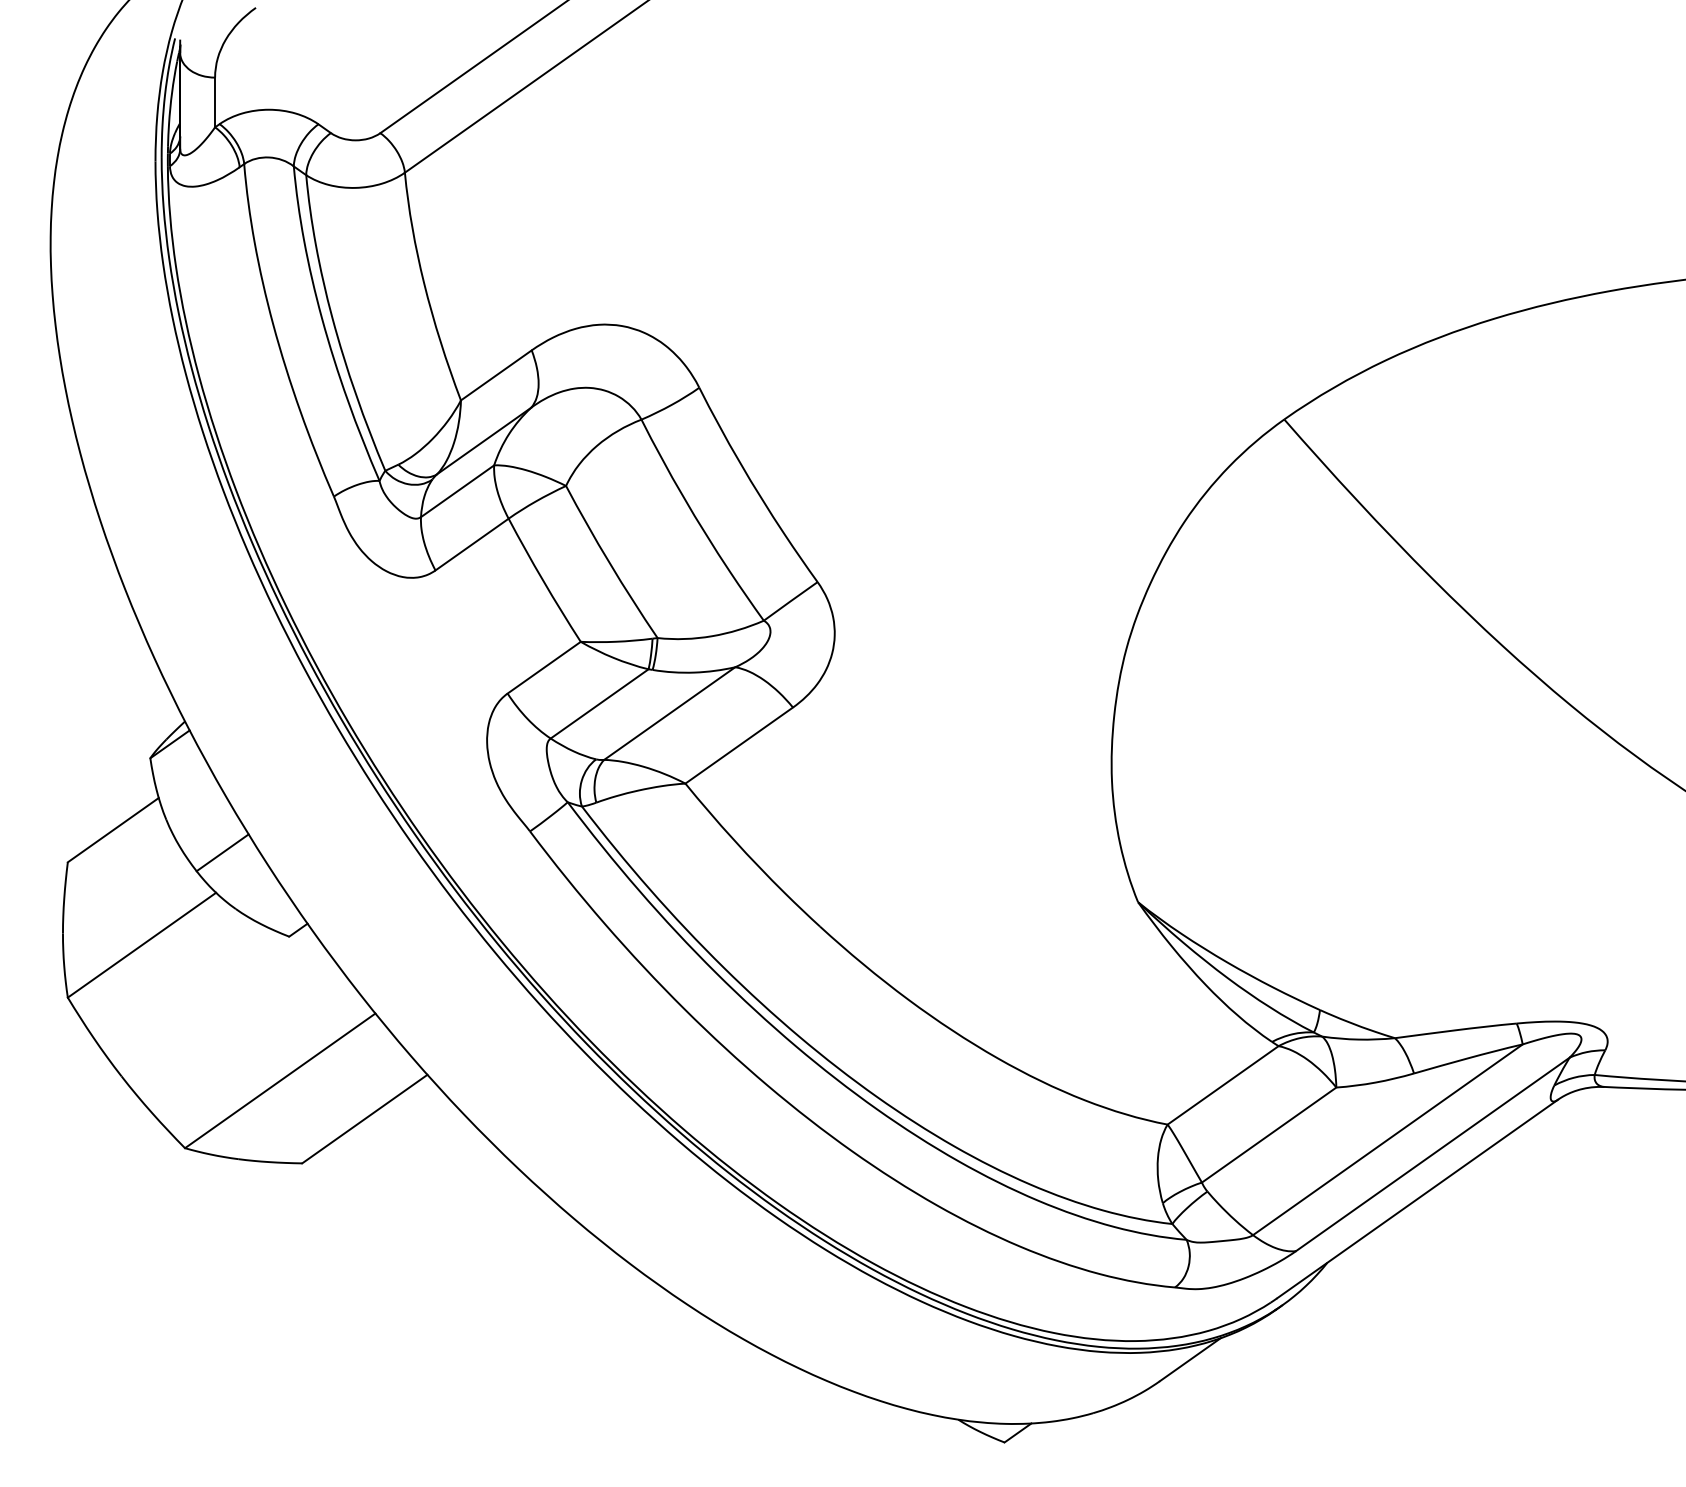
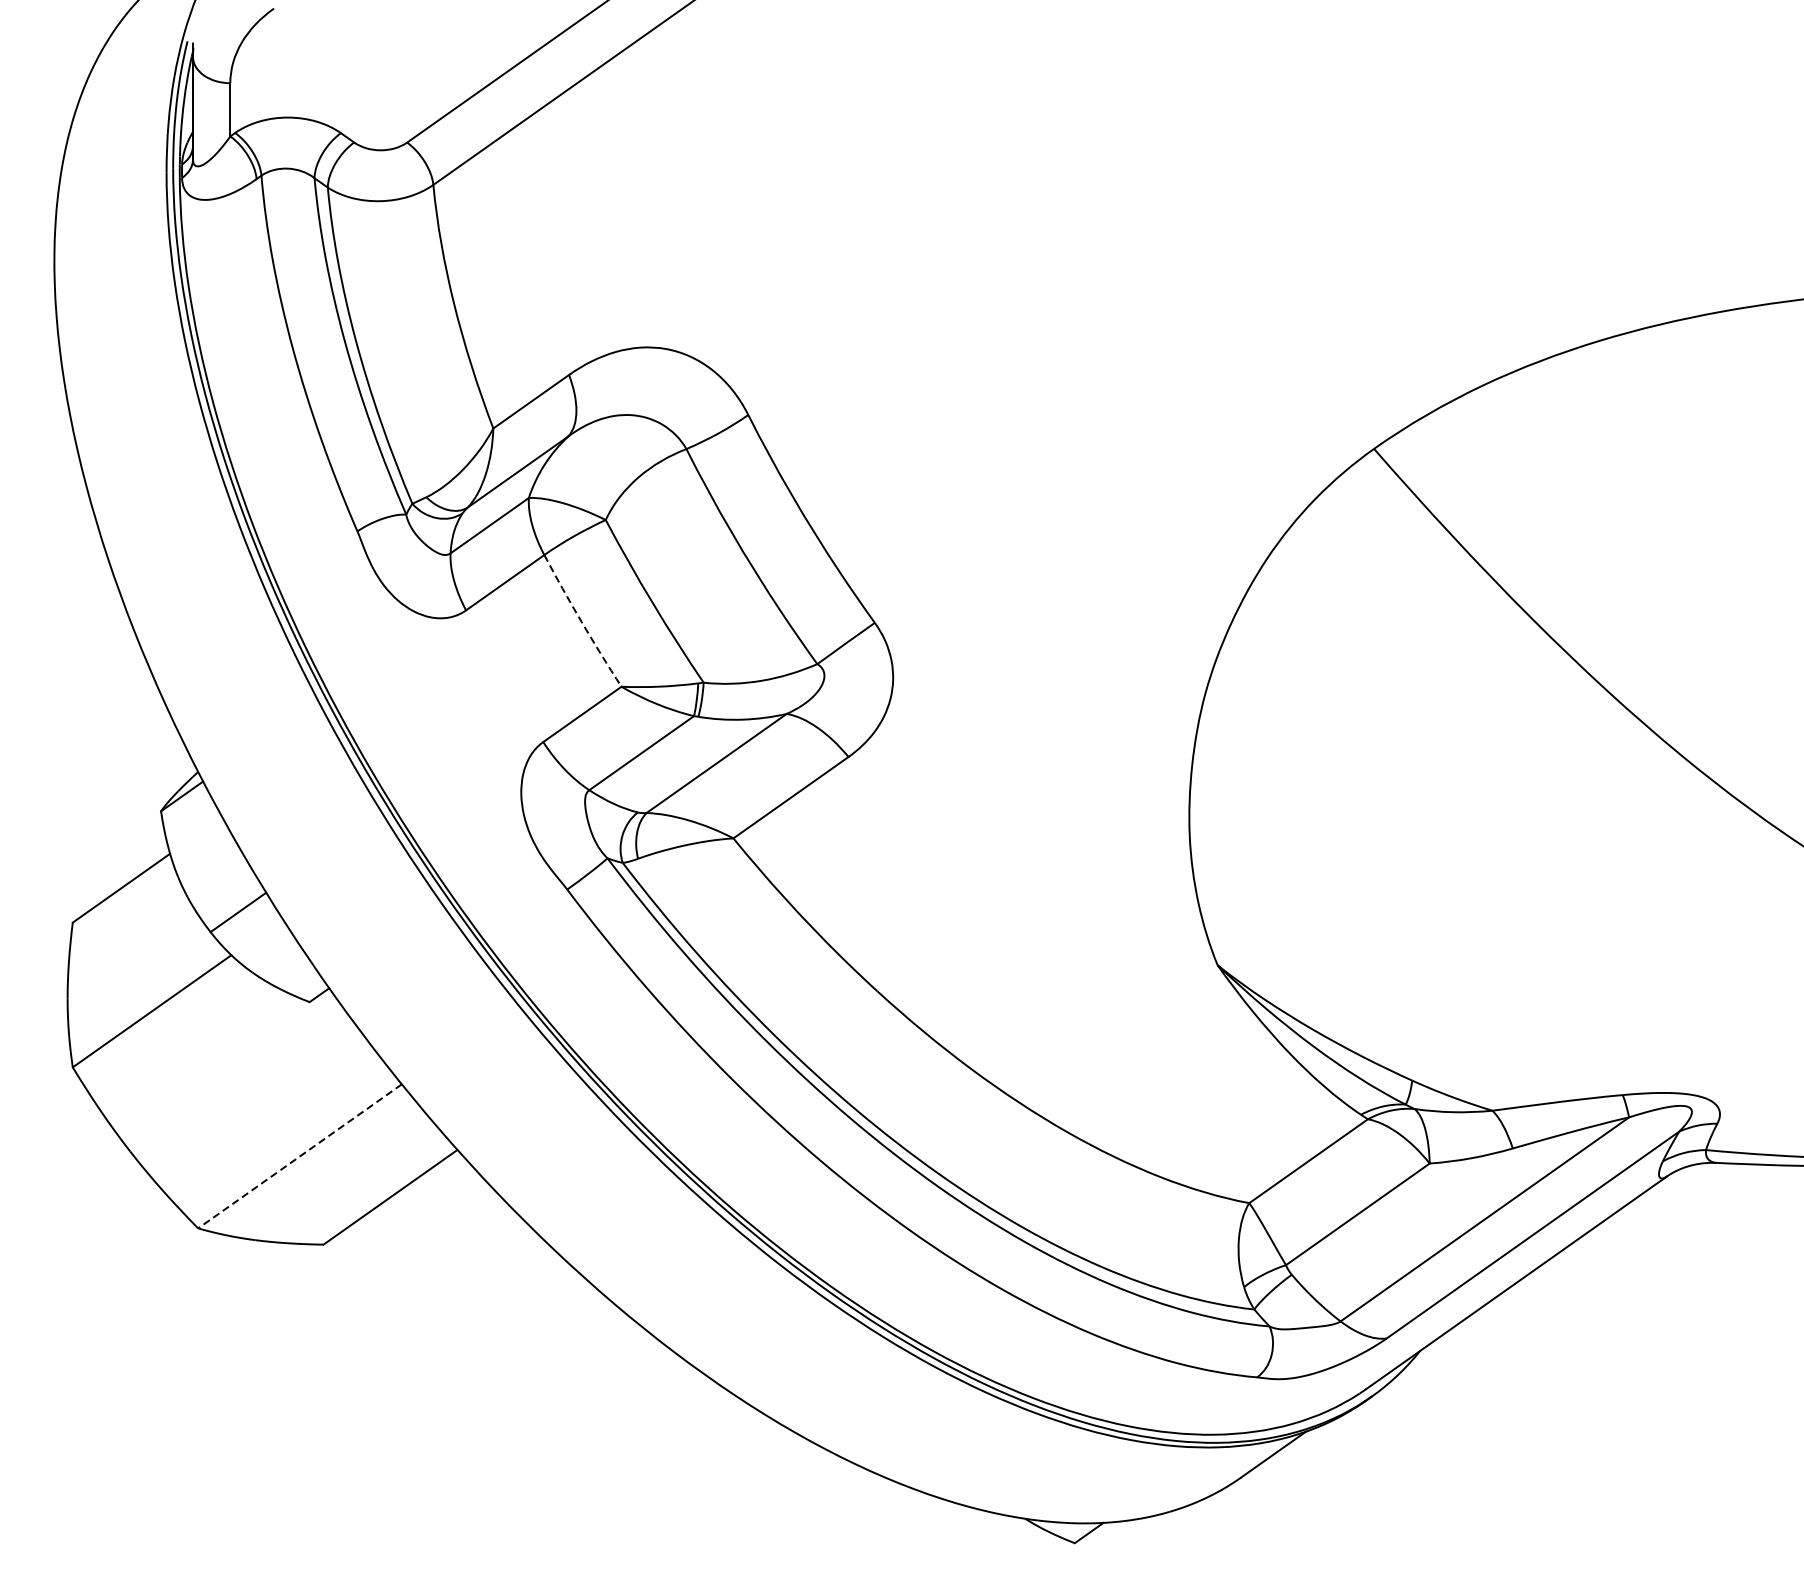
arc: (543, 581) -> (581, 622), solid -> dashed
line: (280, 1080) -> (300, 1155), solid -> dashed

